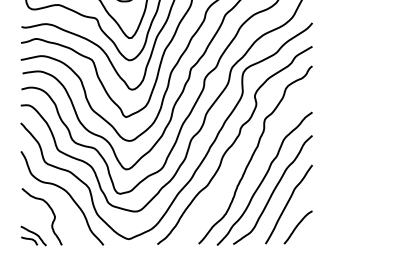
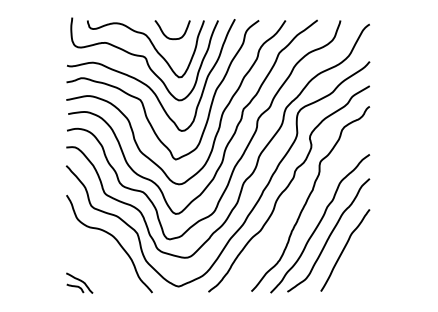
curve: (51, 212) -> (98, 258), removed
curve: (297, 226) -> (354, 273), removed

